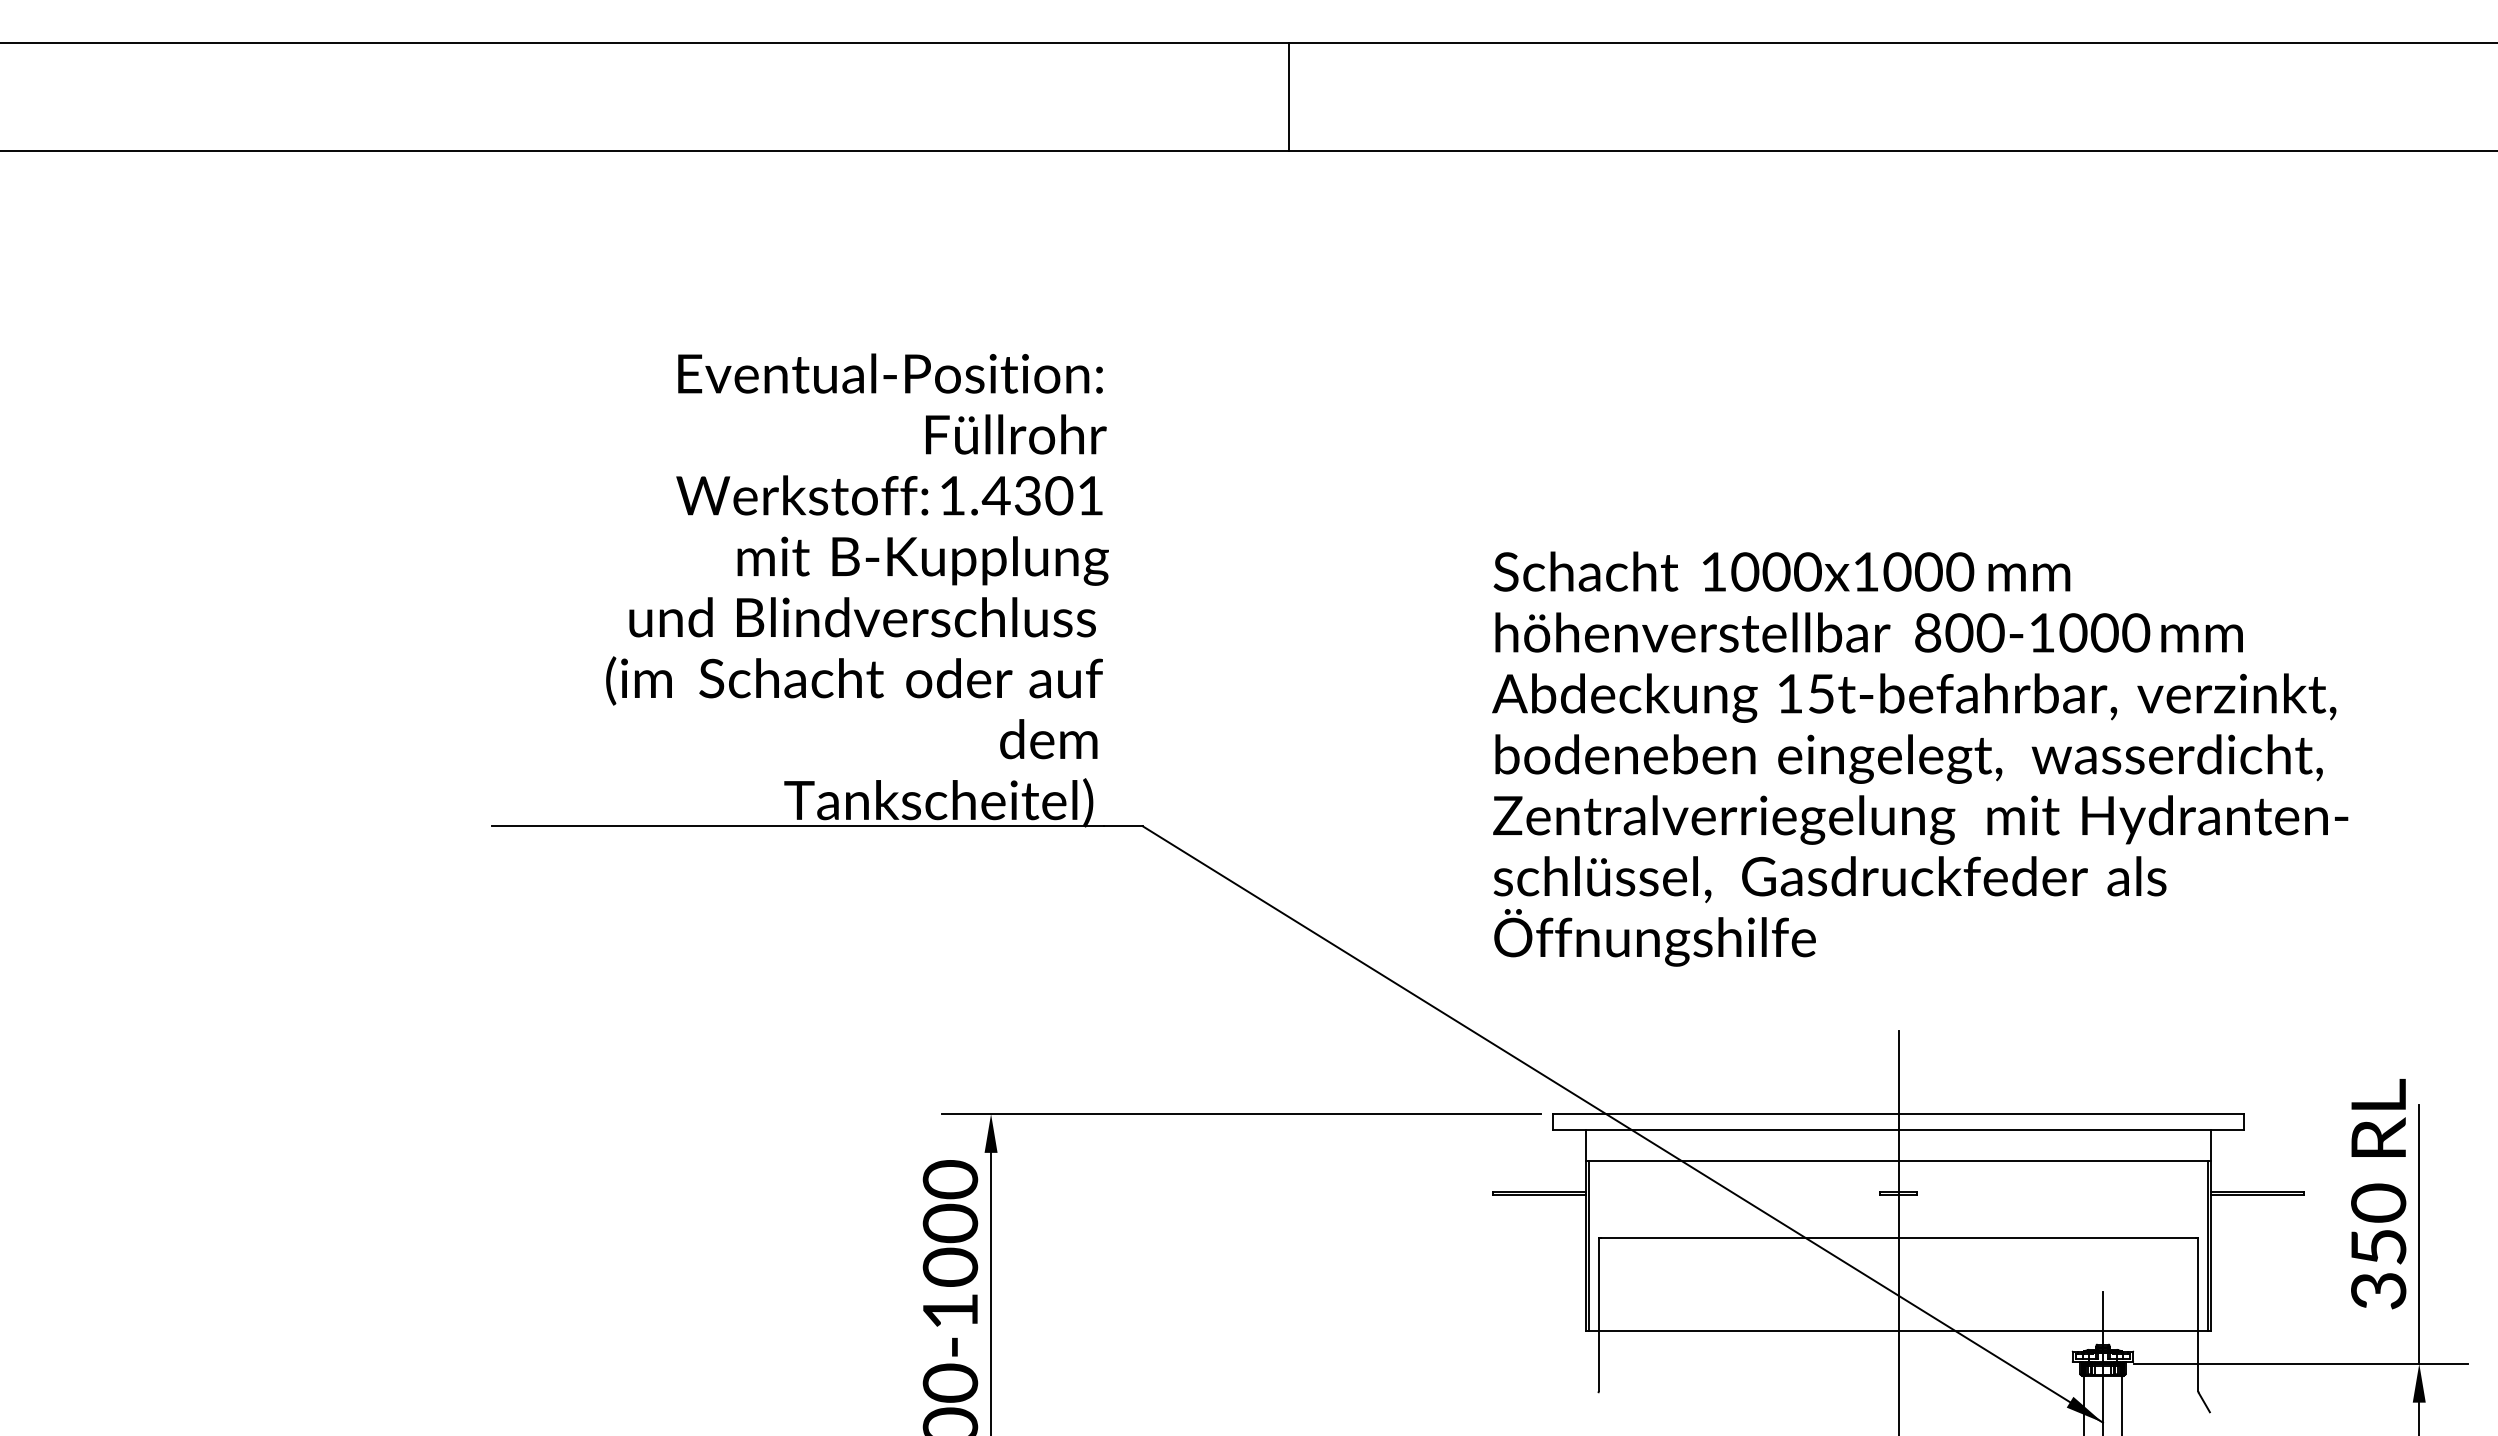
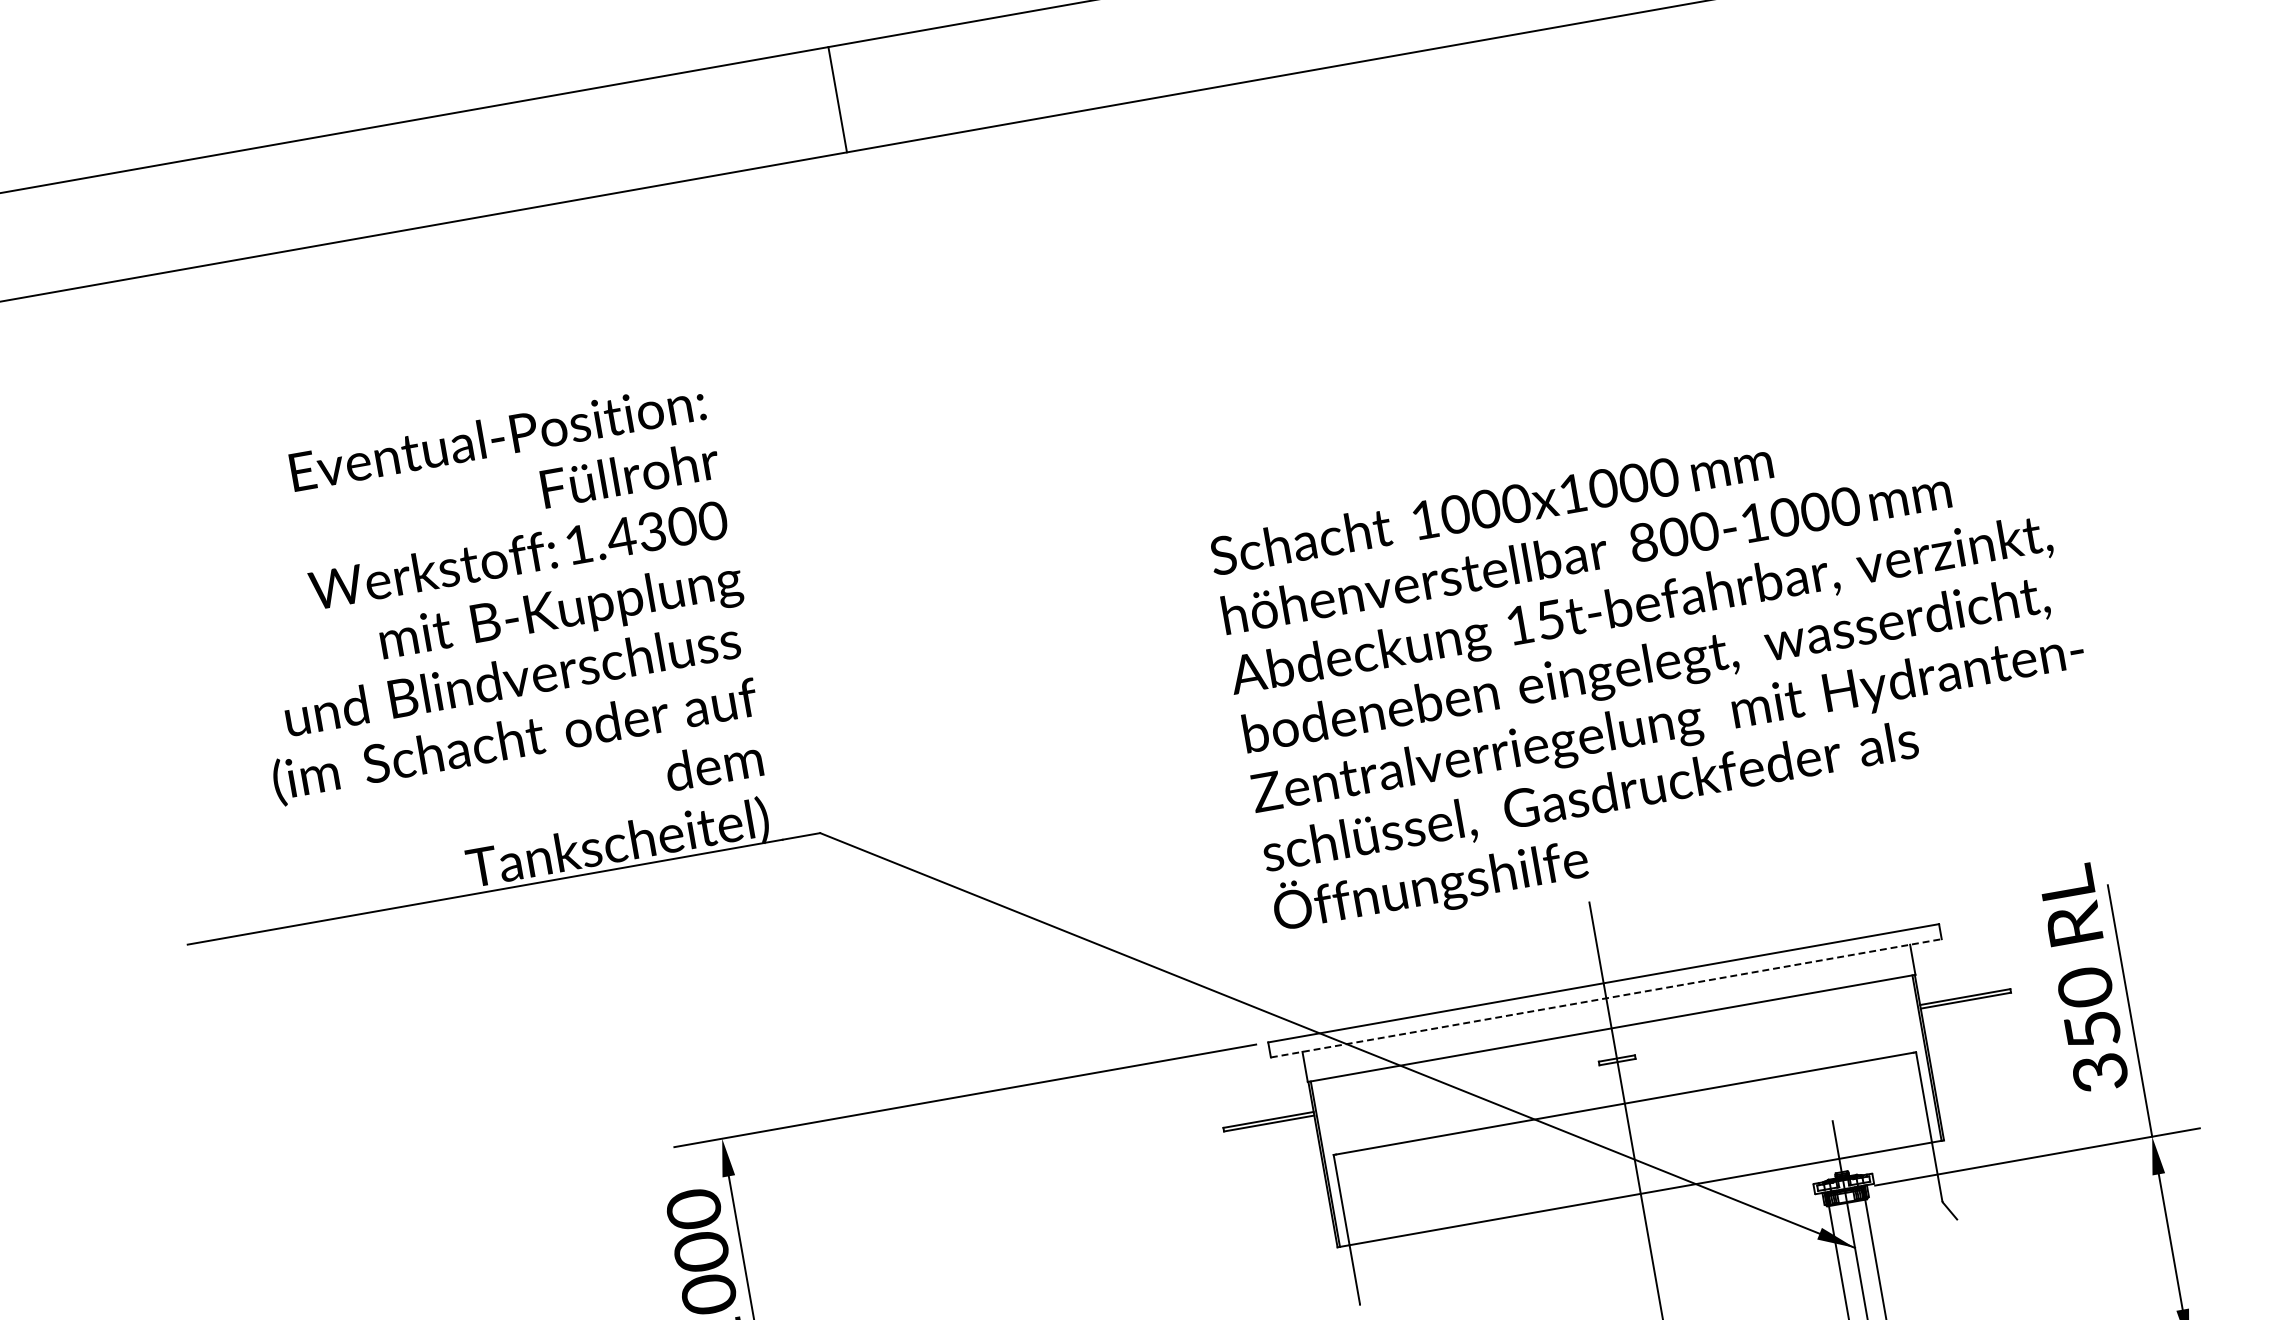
text: (1090, 495) -> (712, 520), 1.4301 -> 1.4300
text: (1920, 758) -> (1657, 665), moved
line: (1899, 1129) -> (1607, 998), solid -> dashed

